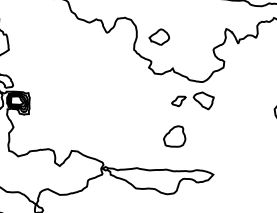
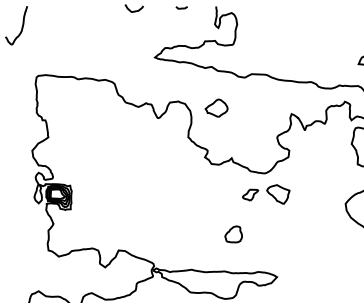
part: (159, 36) -> (216, 107), moved
part: (193, 100) -> (266, 194), moved
part: (174, 136) -> (233, 234), size x0.7

